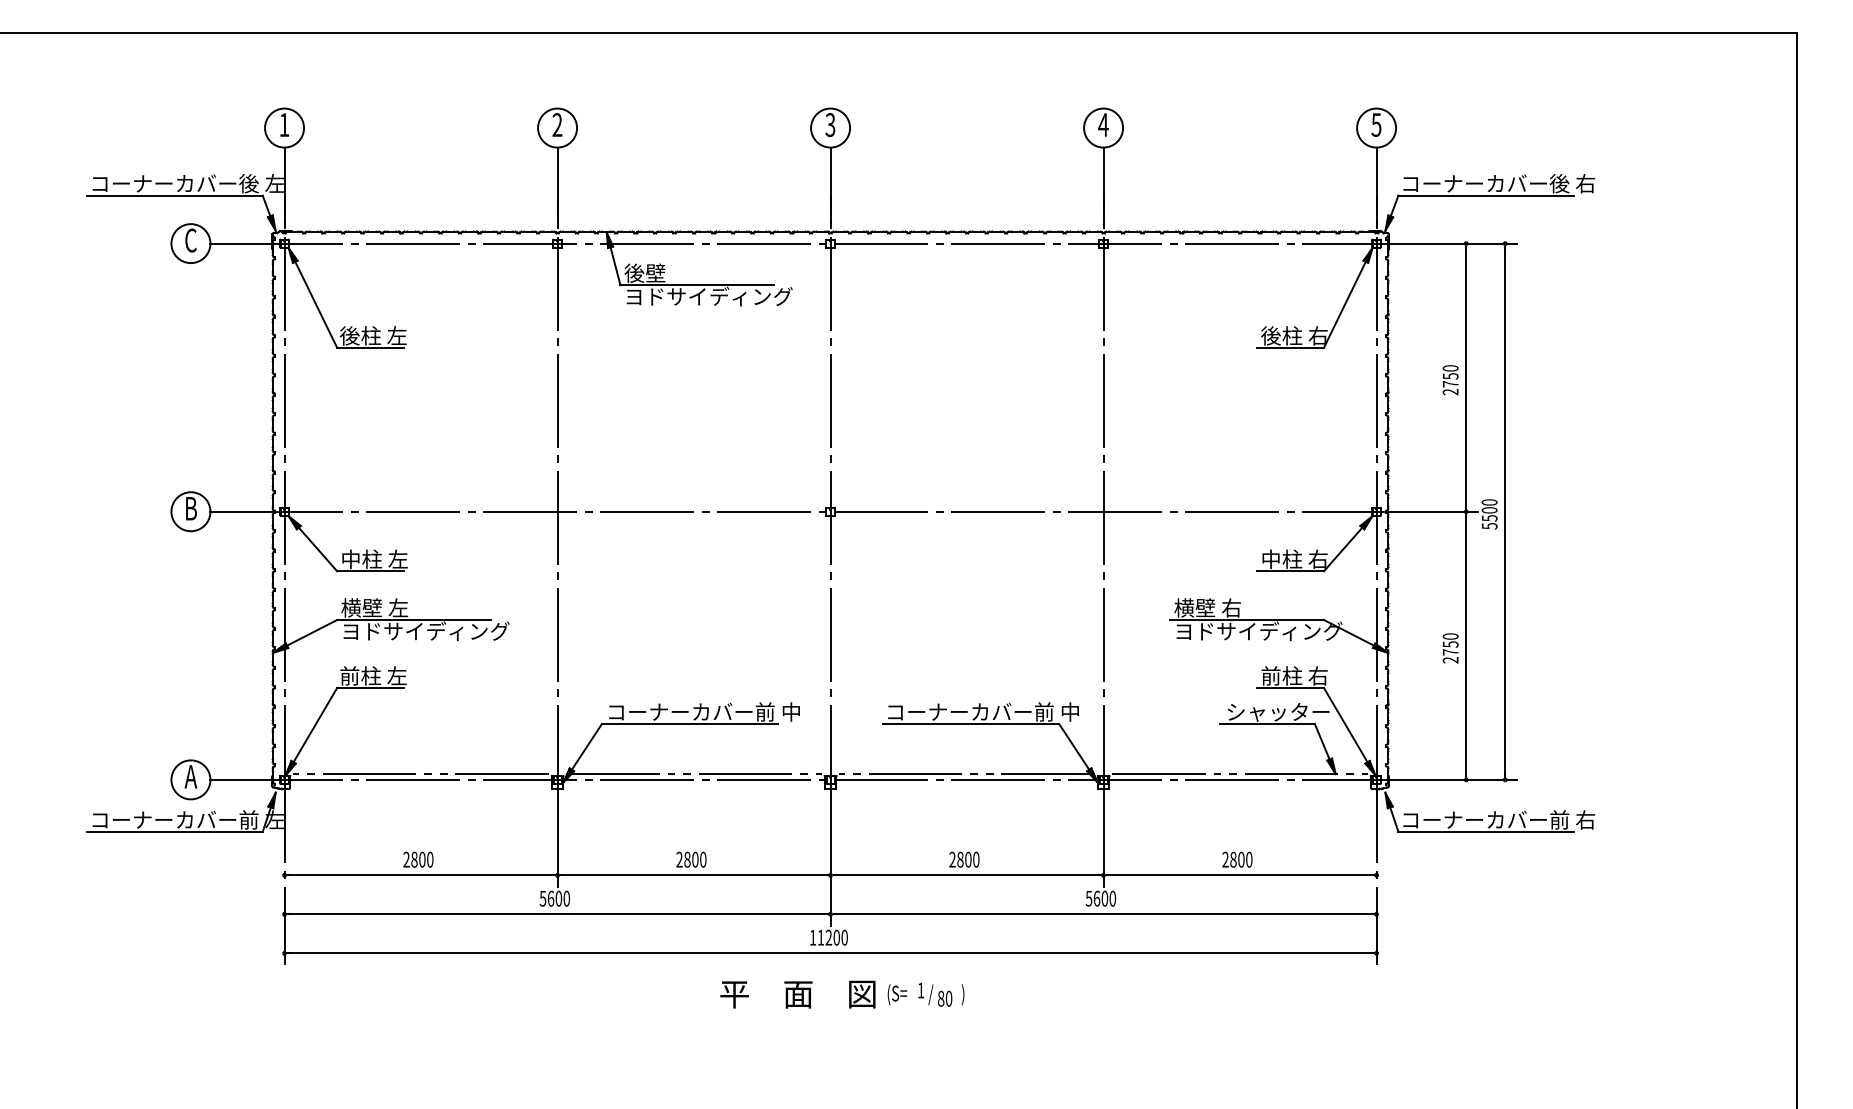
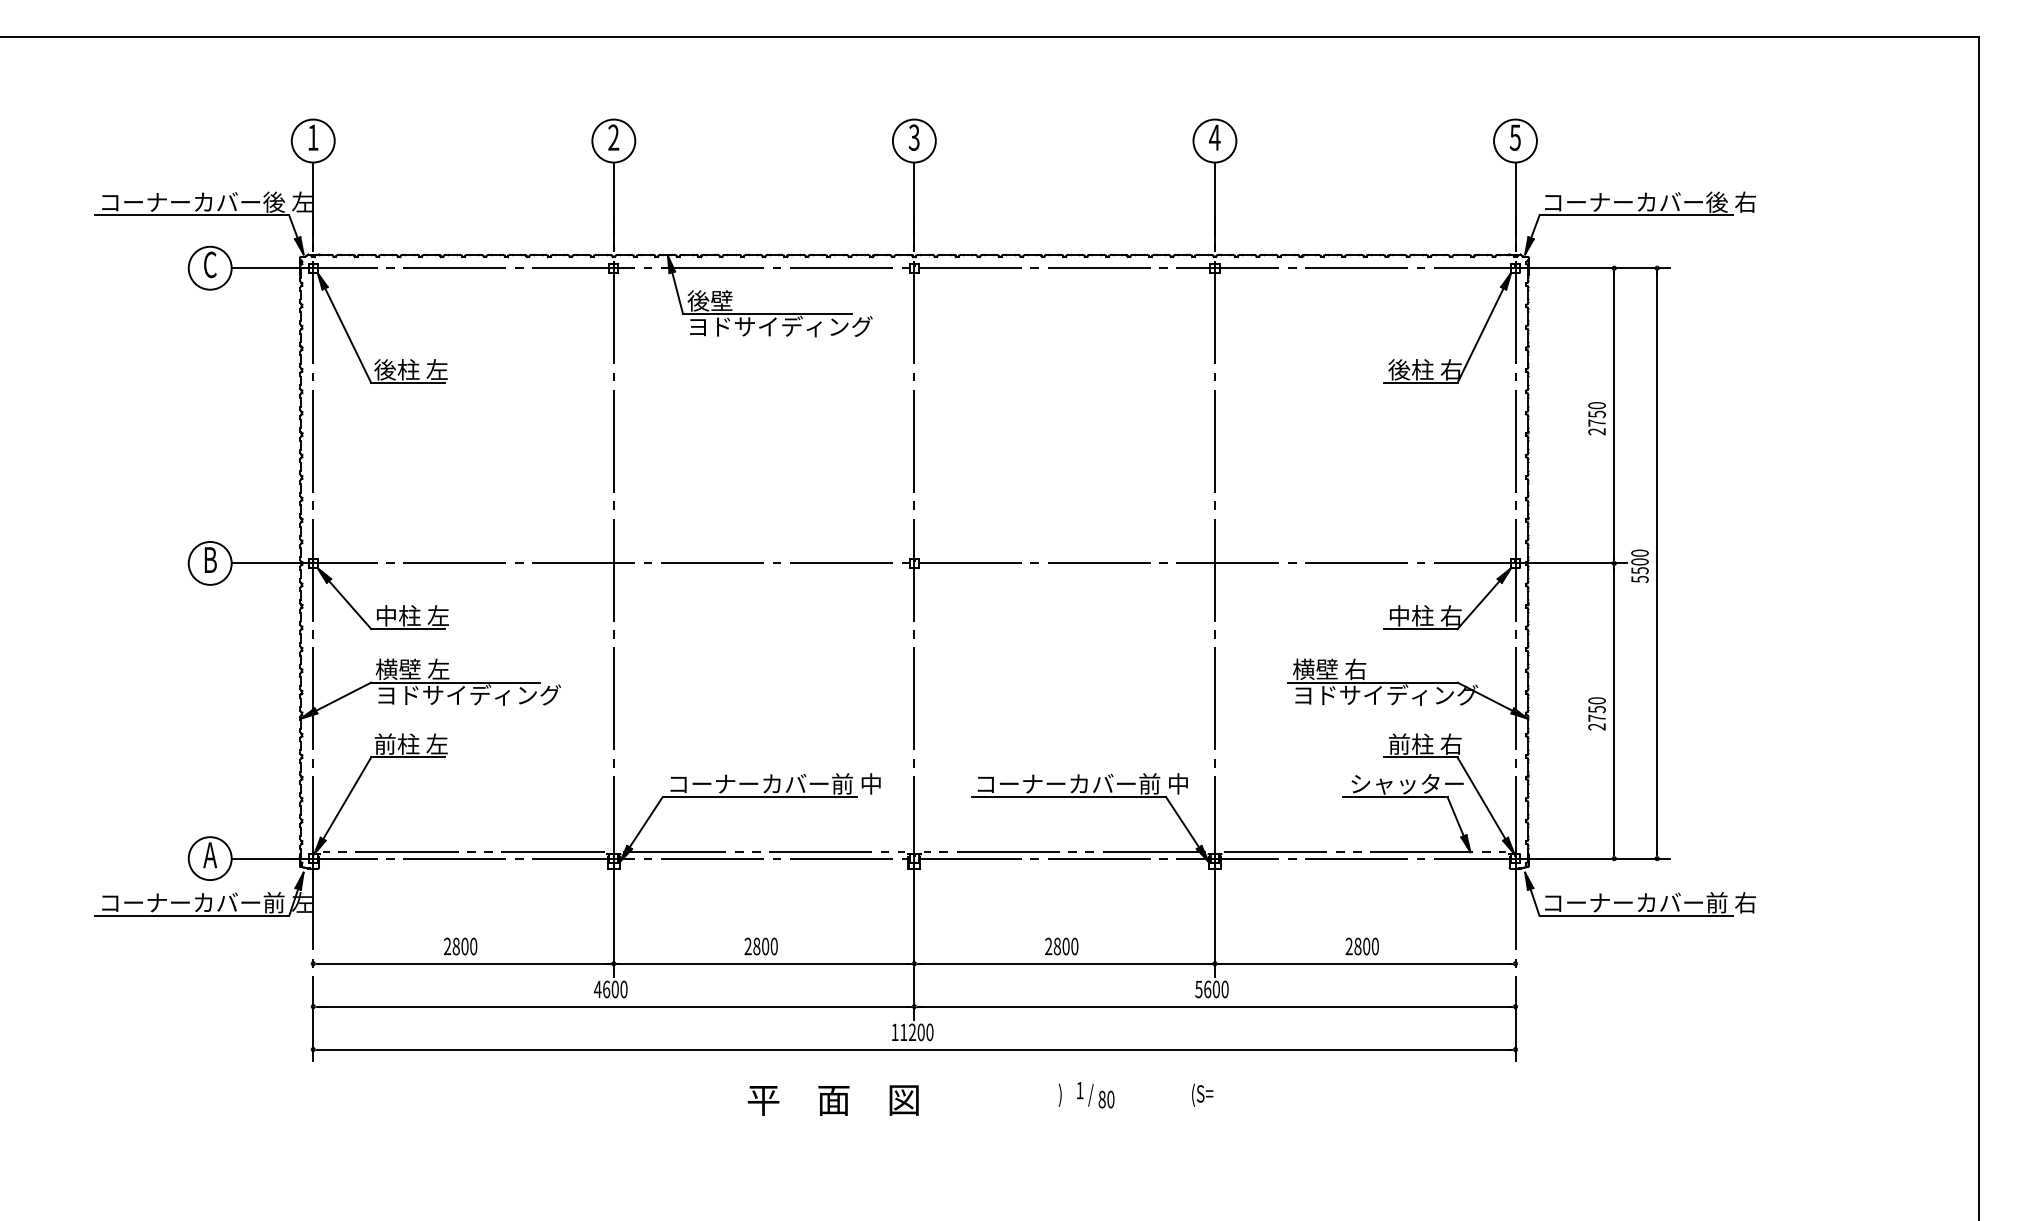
text: (542, 898) -> (597, 989), 5600 -> 4600
text: (797, 994) -> (832, 1100), moved
text: (897, 994) -> (1202, 1094), moved
text: (935, 994) -> (1095, 1094), moved

